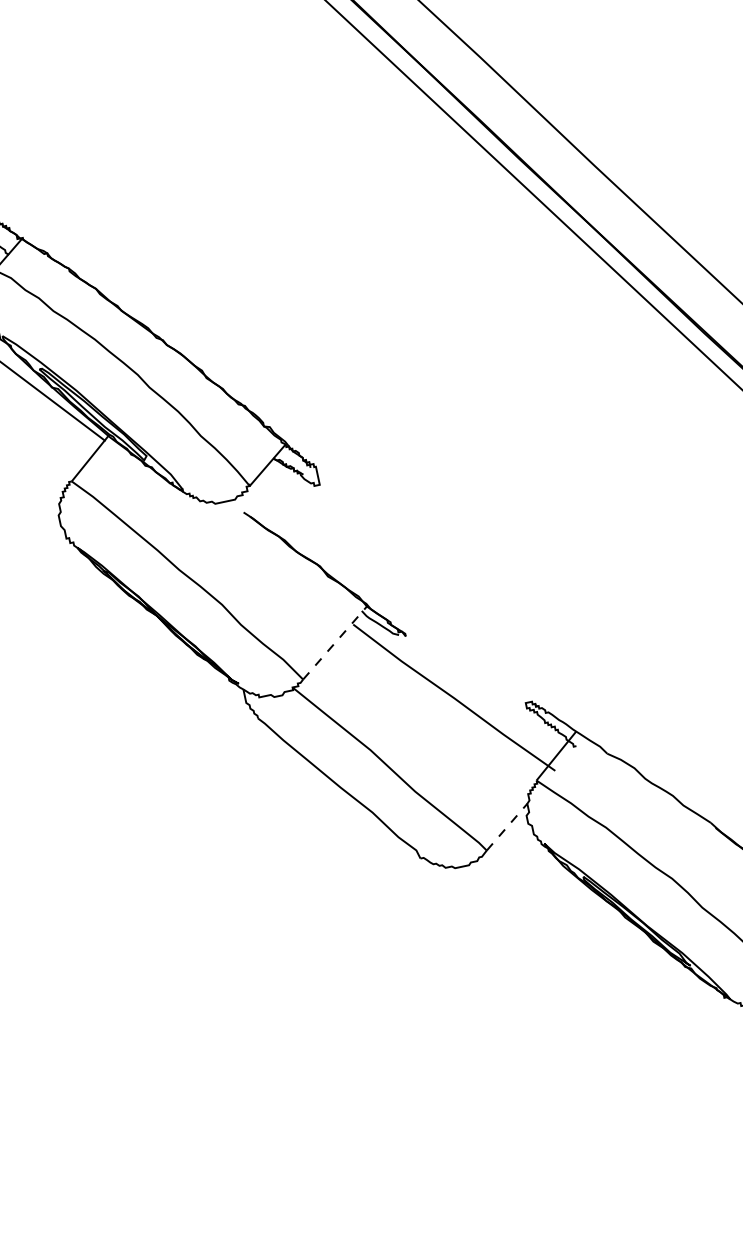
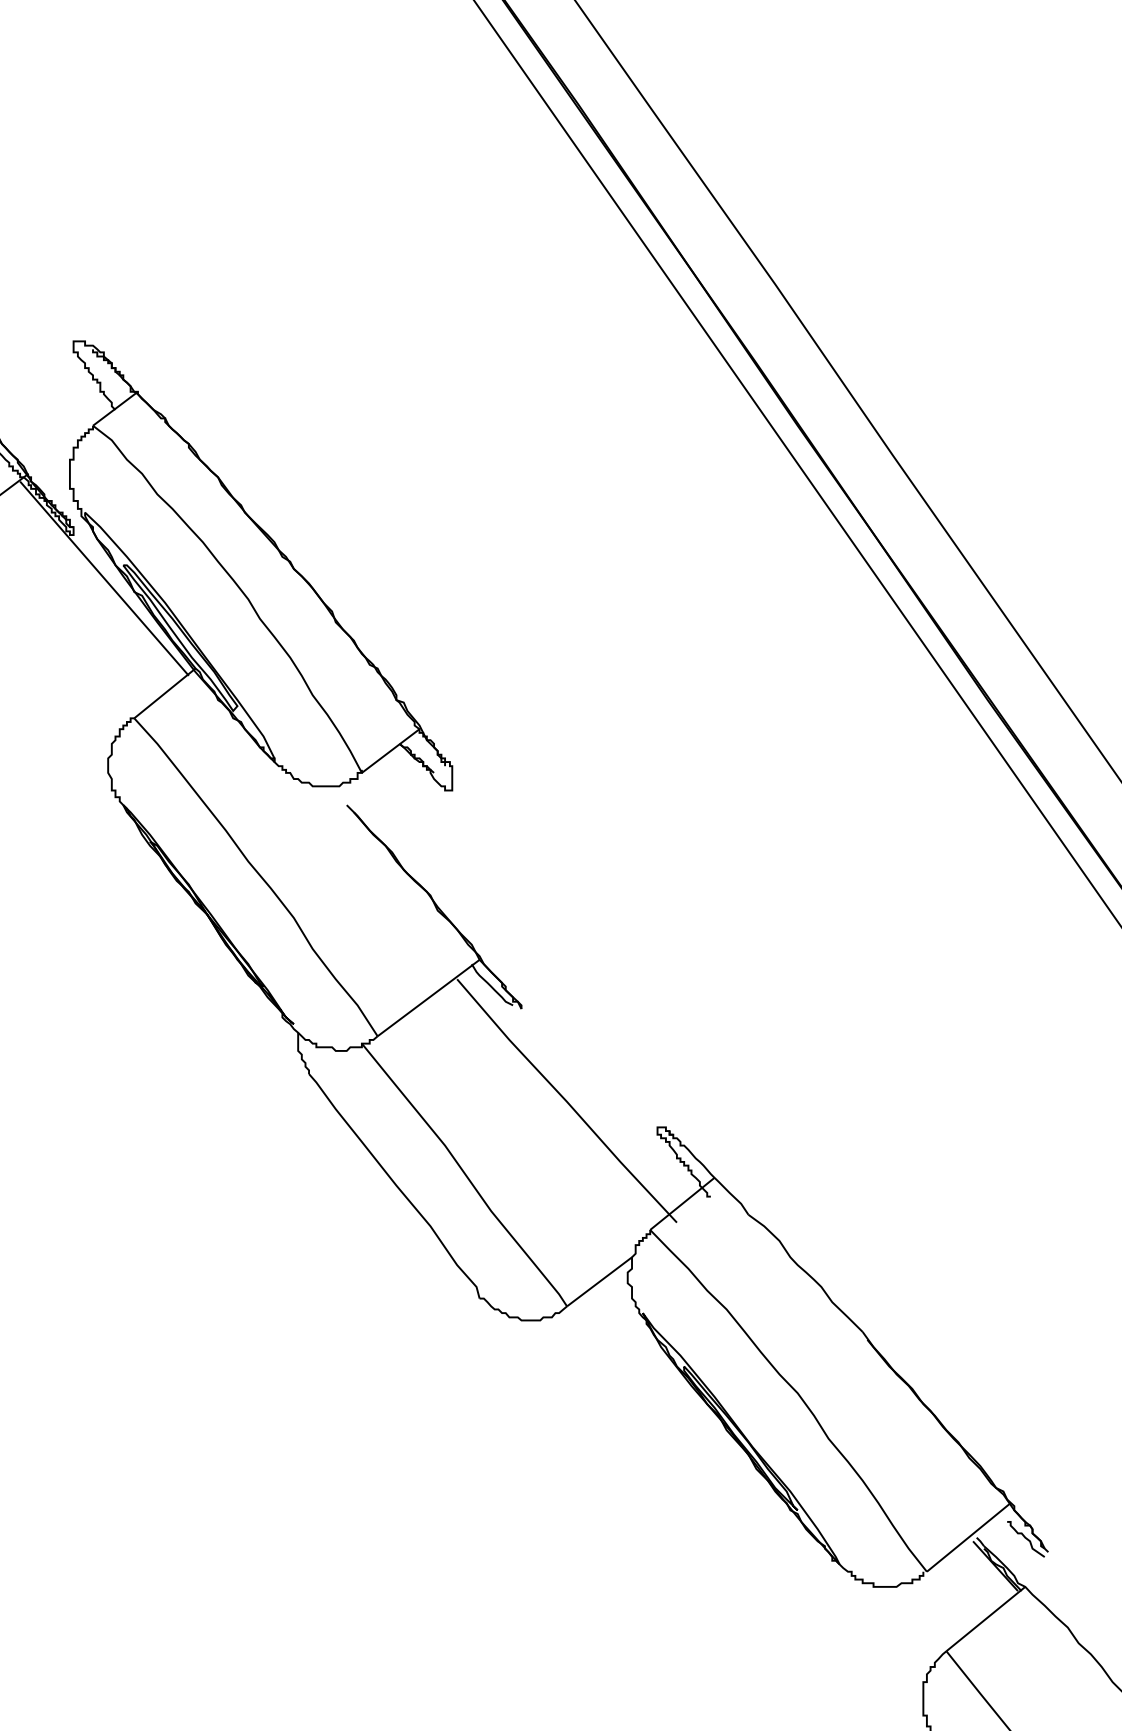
line: (335, 643) -> (428, 998), dashed -> solid
line: (507, 826) -> (599, 1281), dashed -> solid

